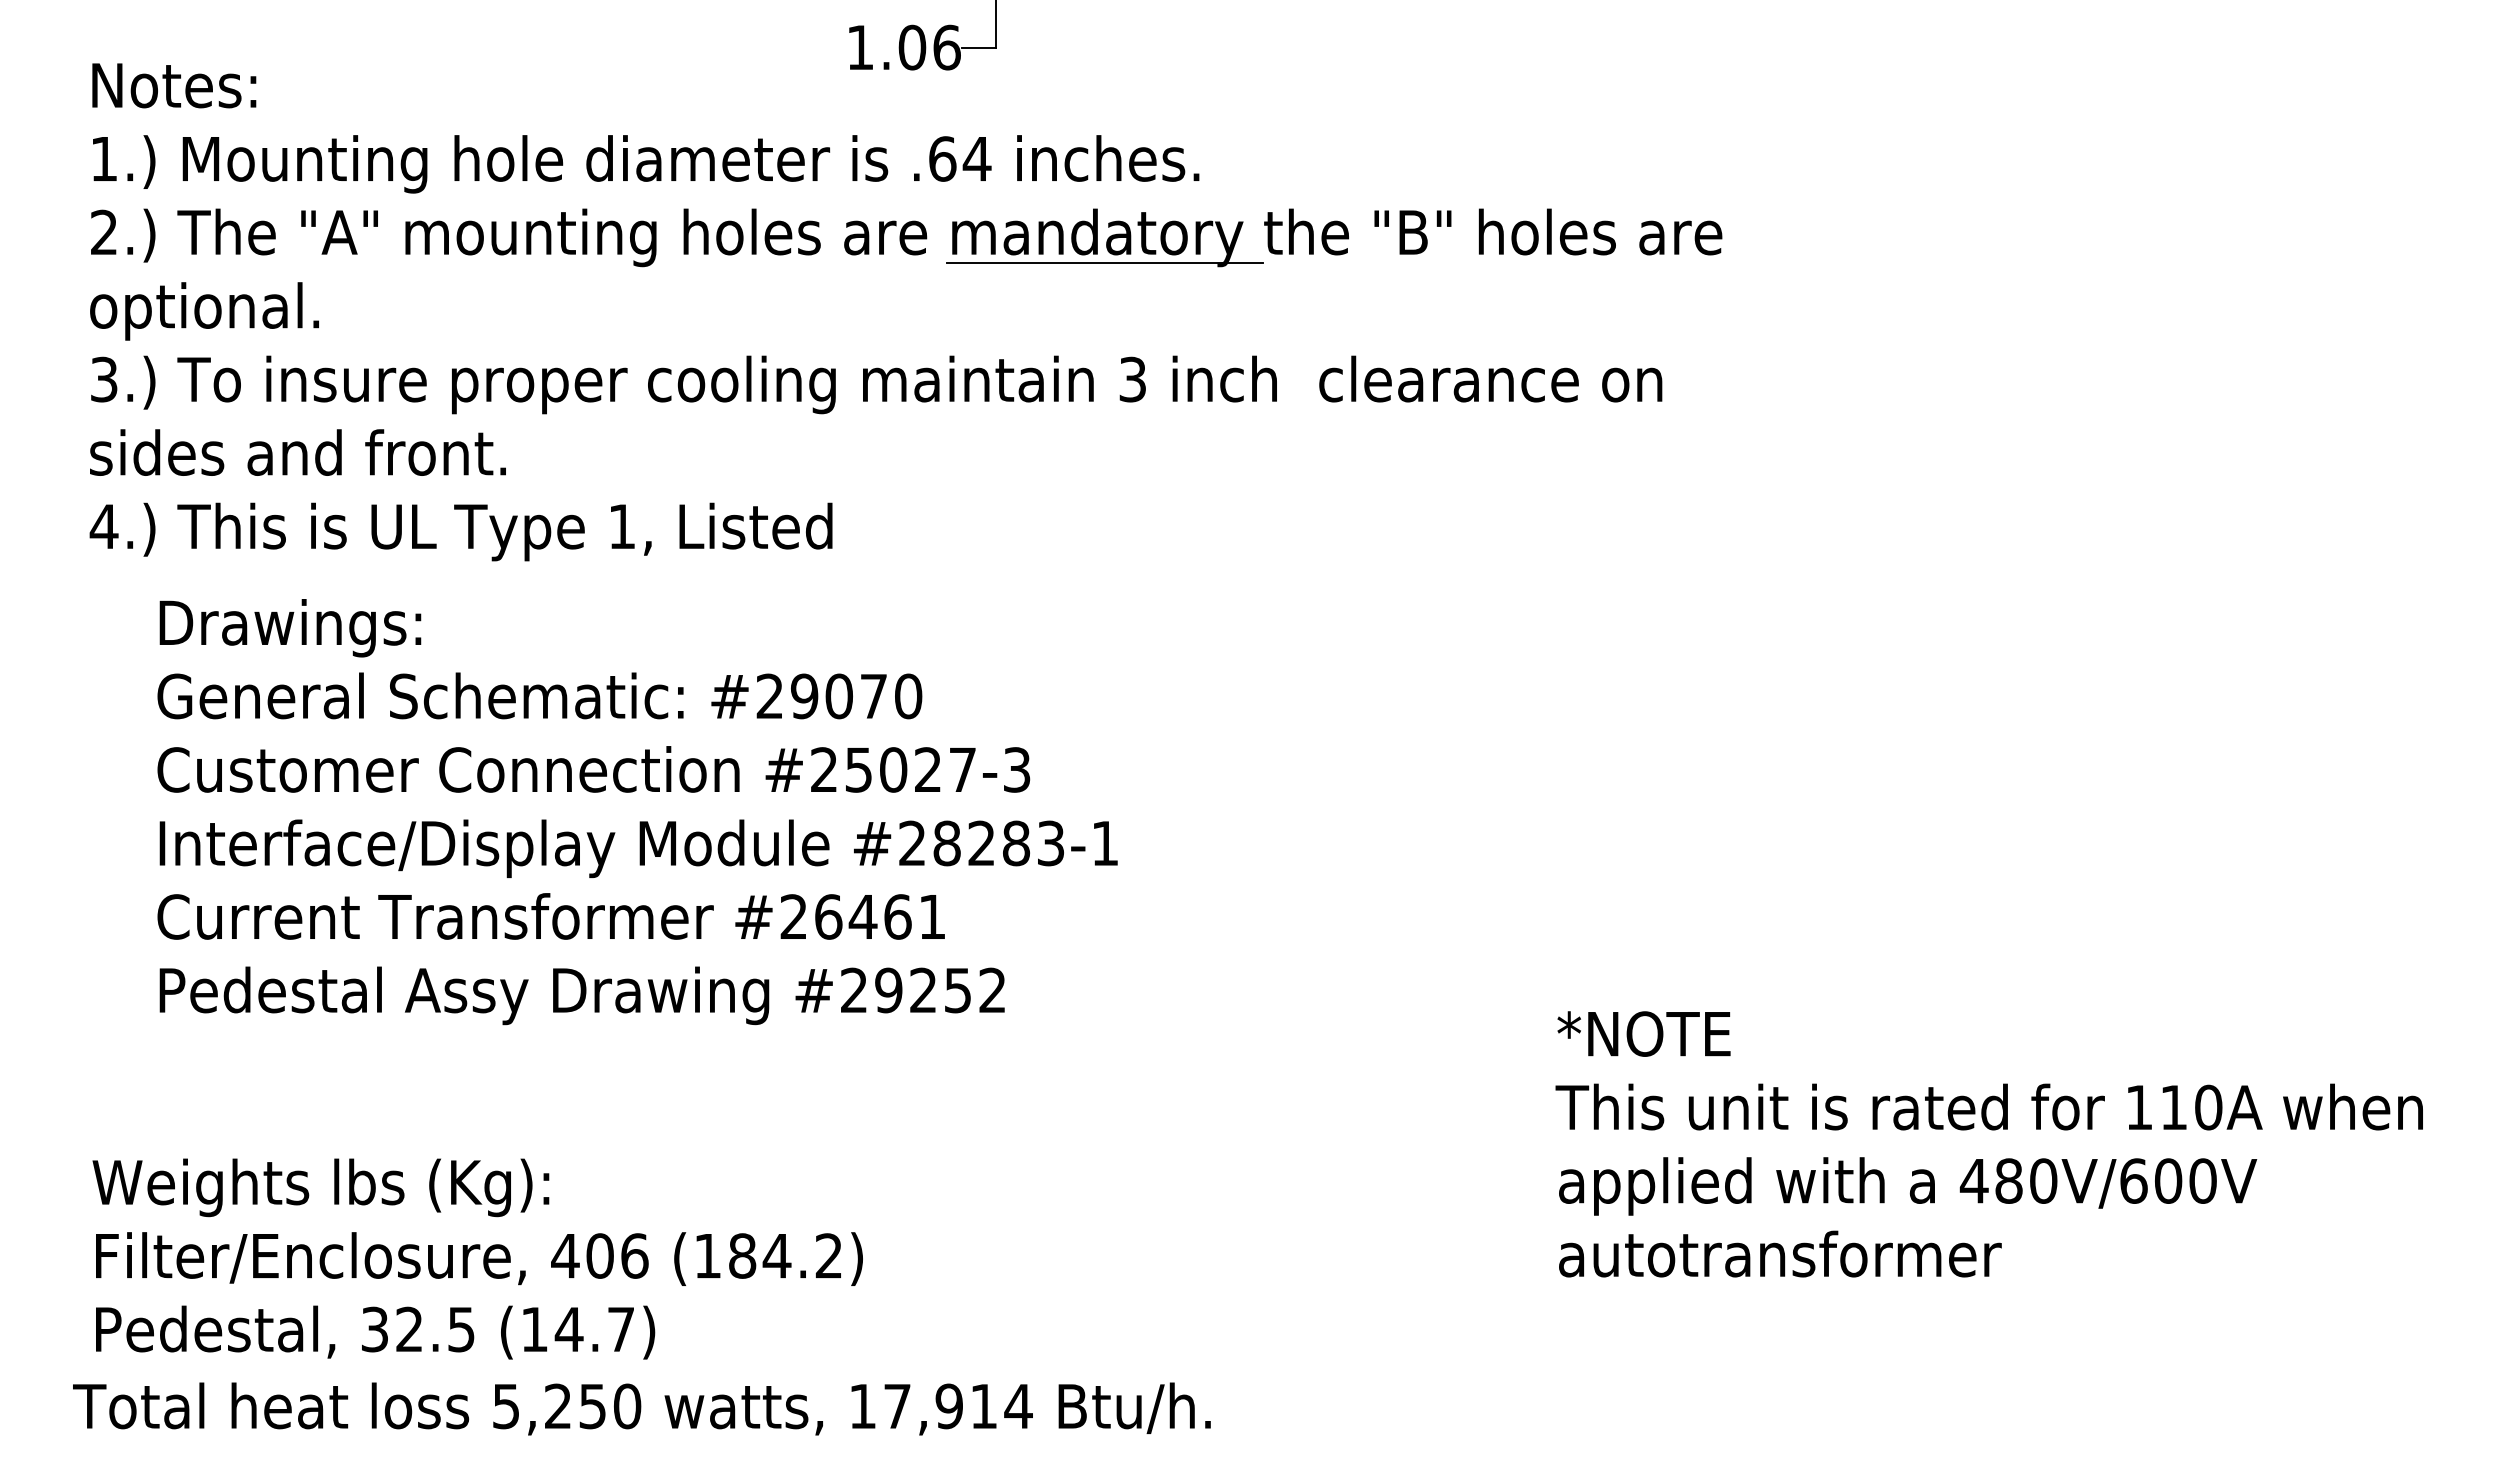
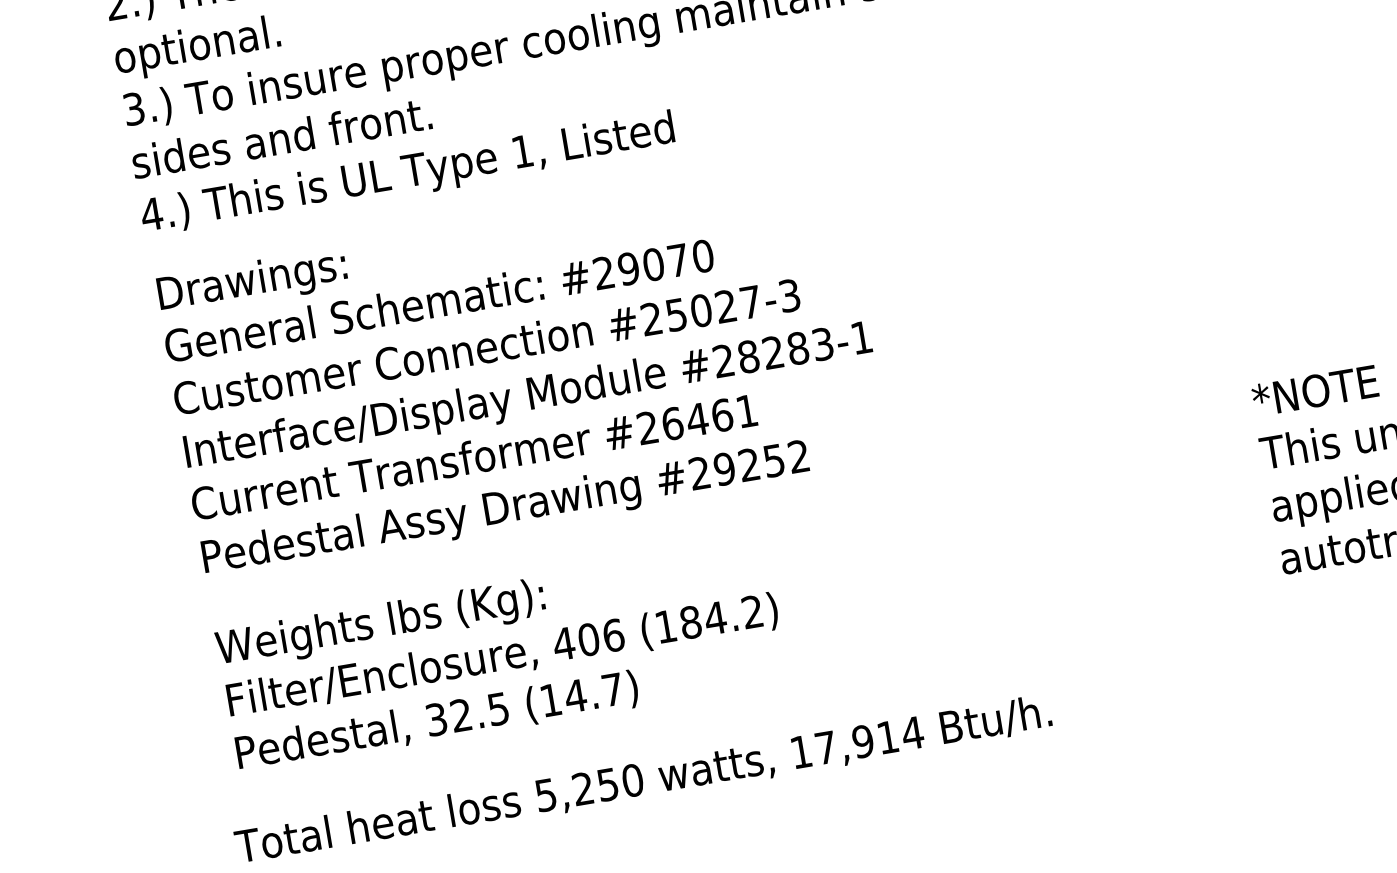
text: (637, 812) -> (523, 372), moved
text: (477, 1258) -> (501, 656), moved

